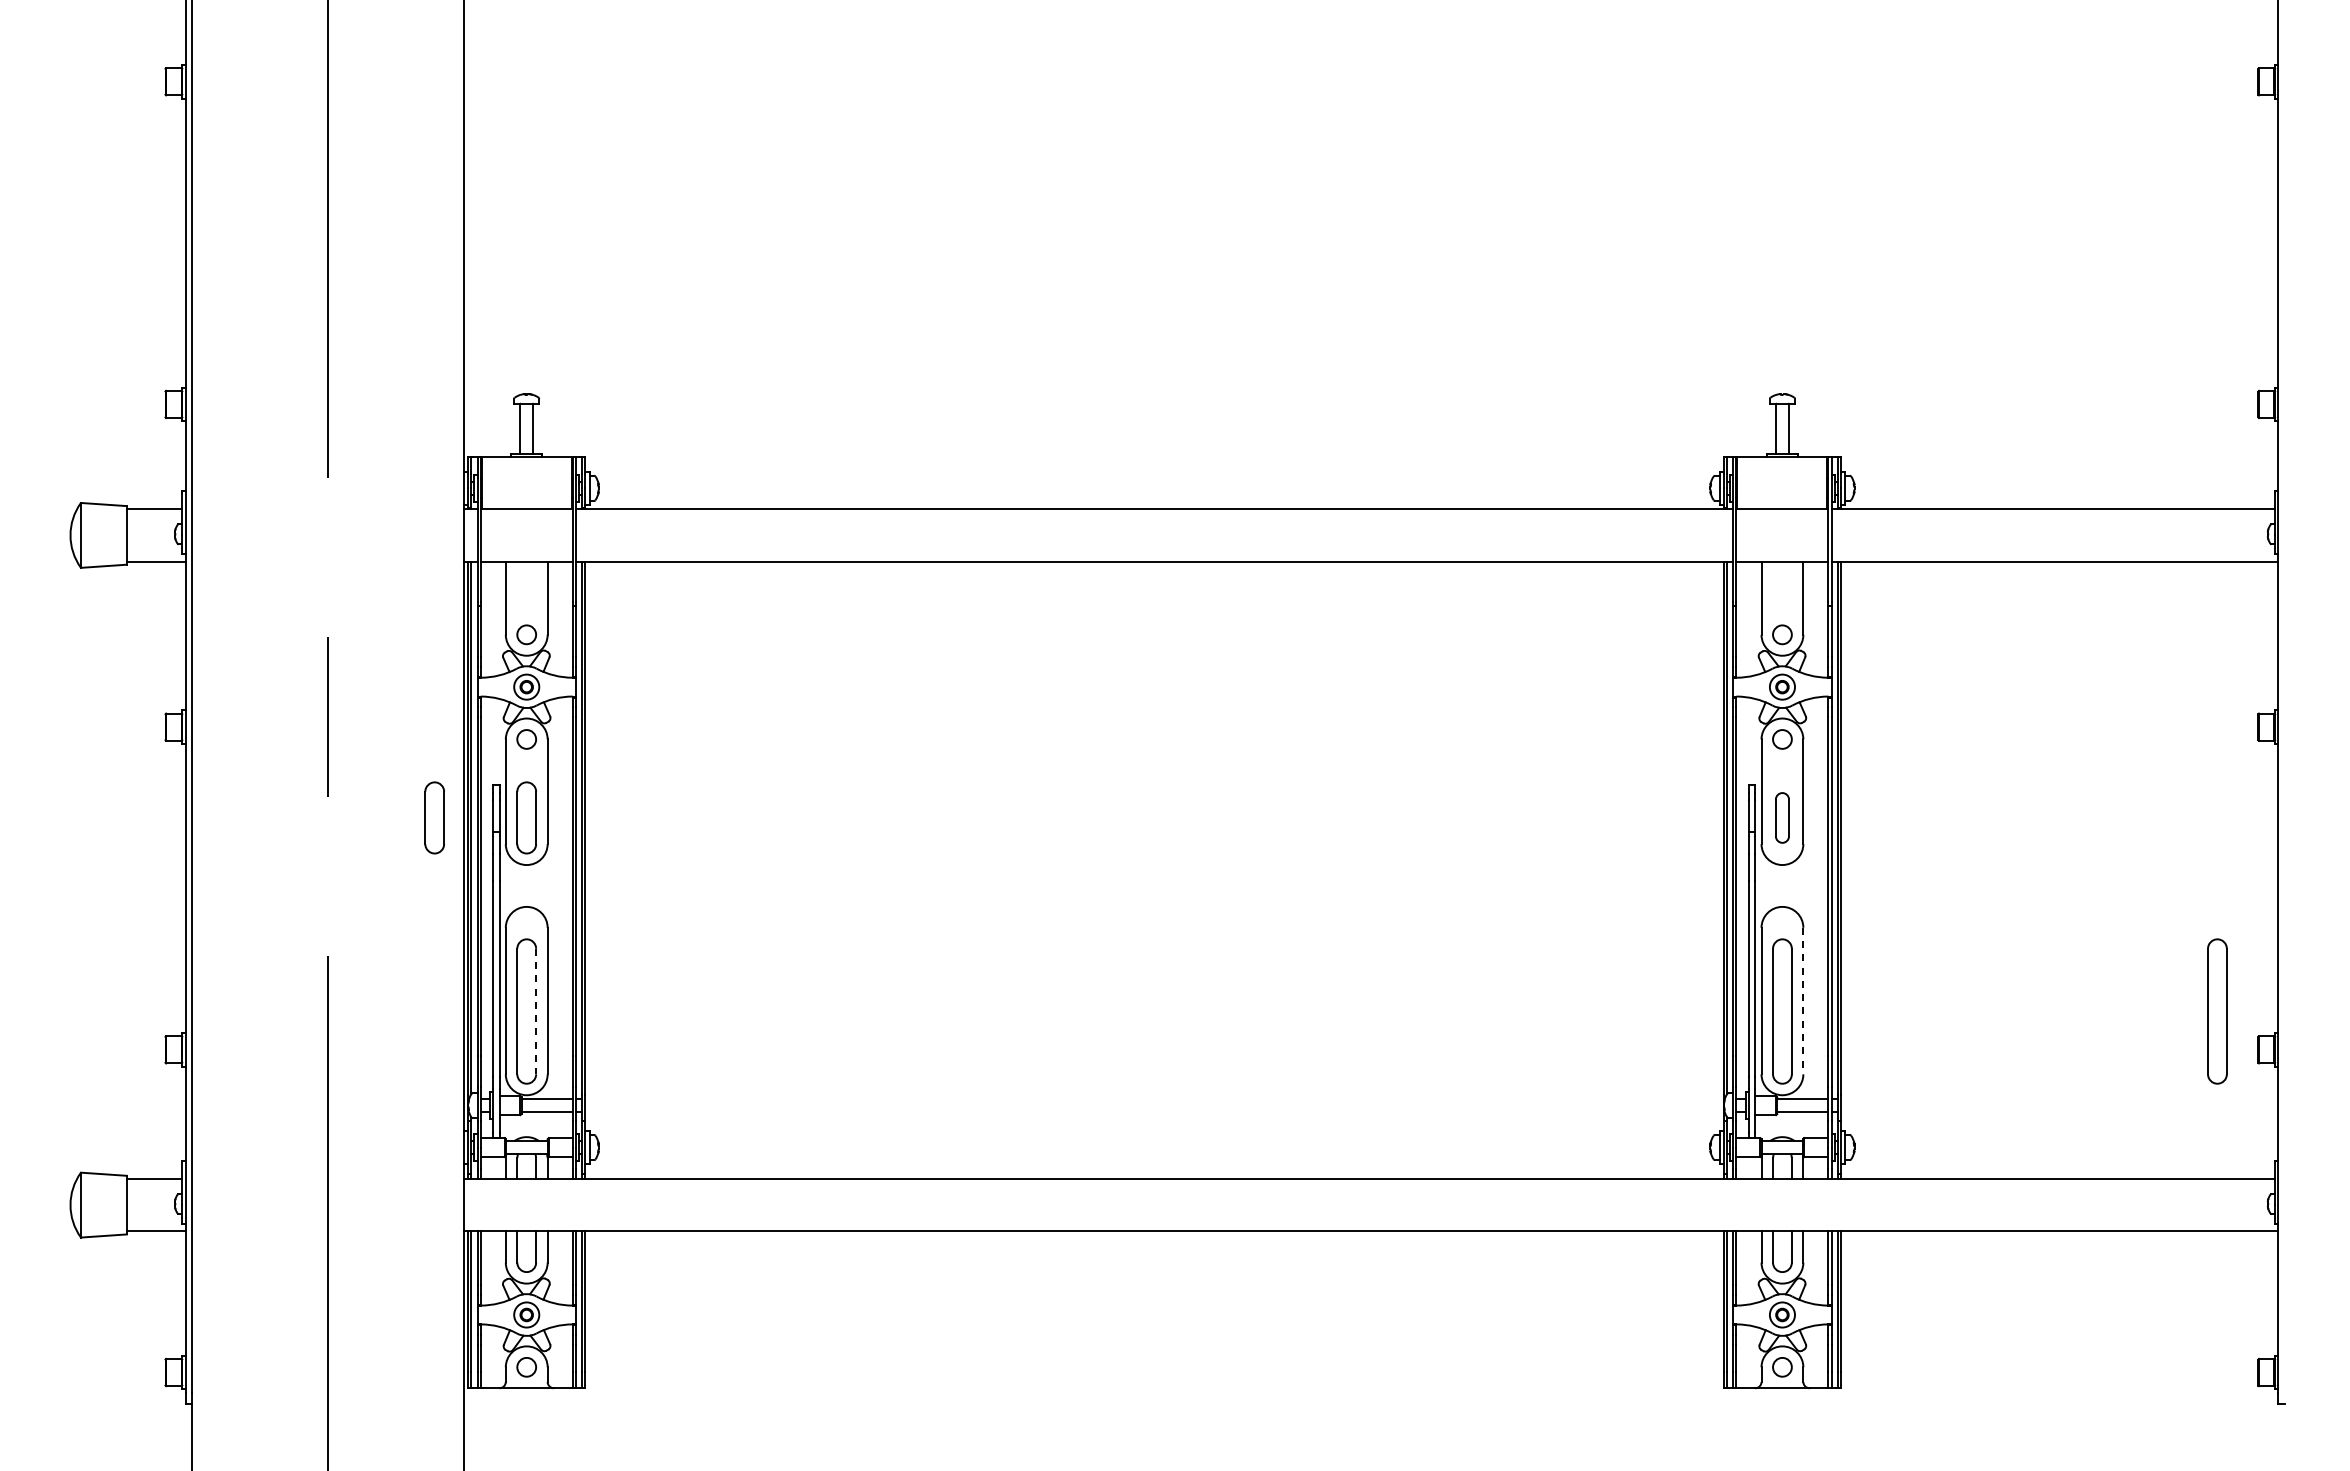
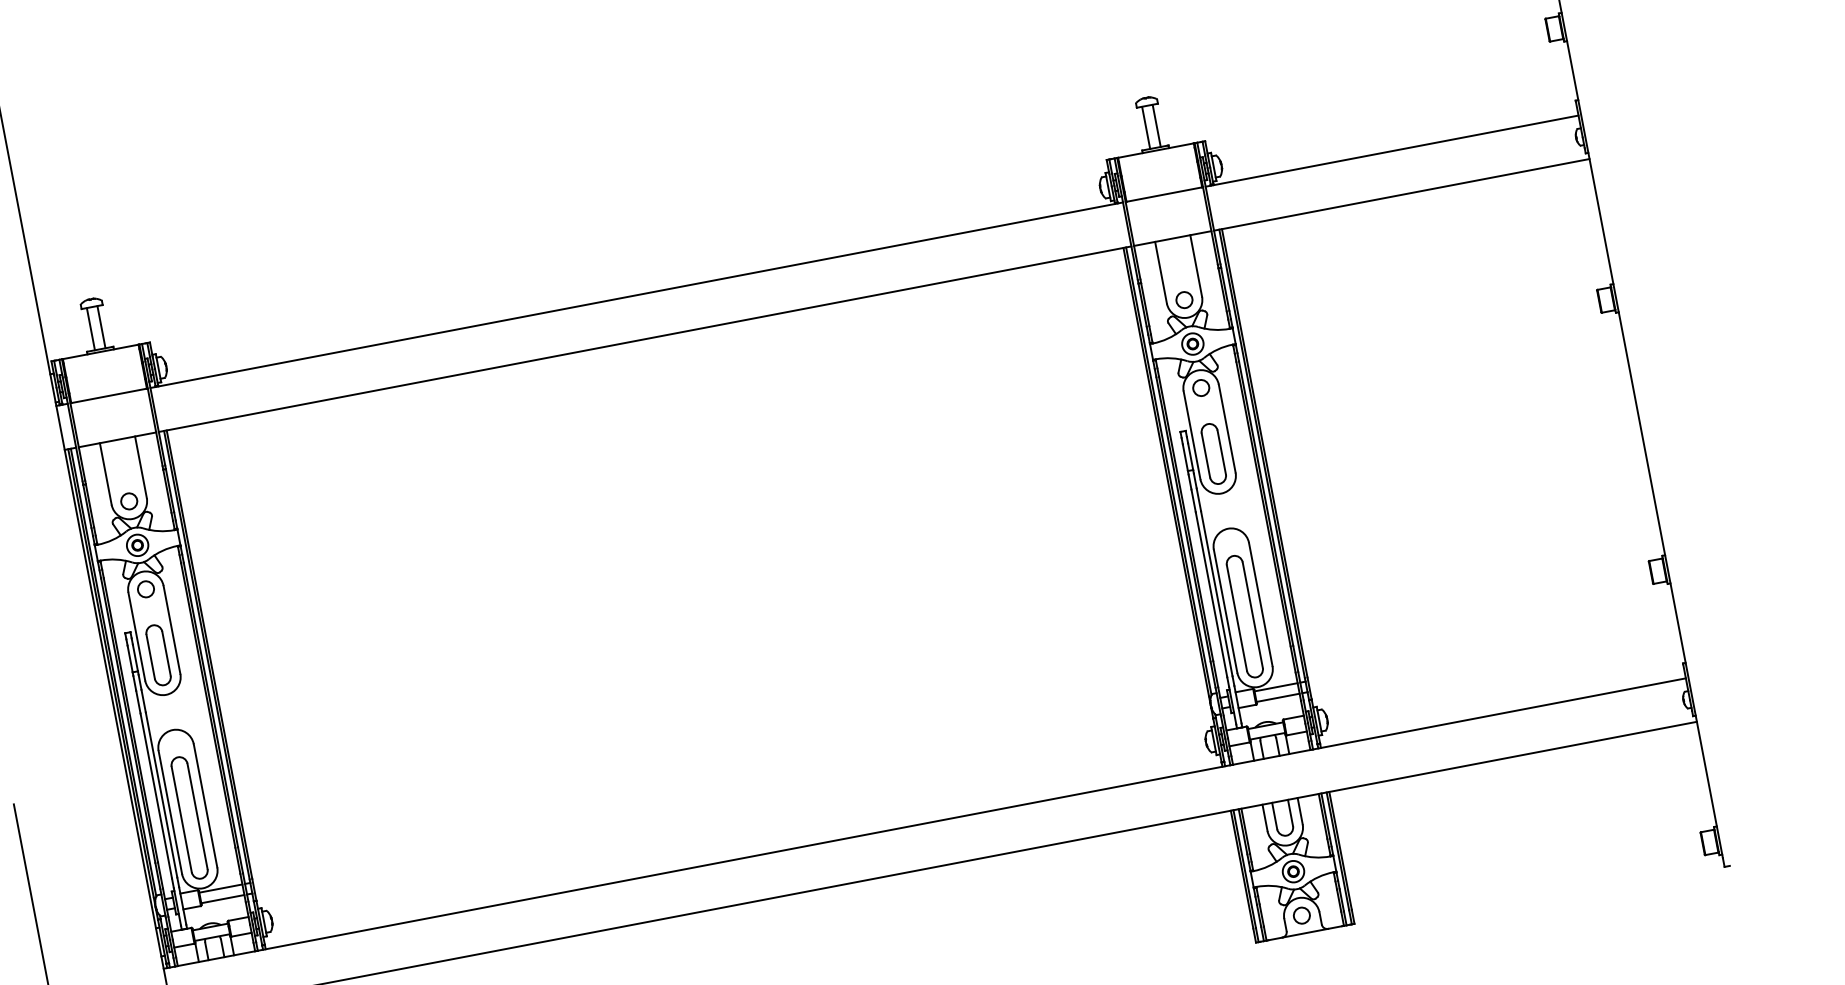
part: (434, 817) -> (81, 669), removed
part: (1782, 817) -> (1213, 453), size x1.43
line: (1803, 1001) -> (1260, 604), dashed -> solid
line: (536, 1011) -> (197, 816), dashed -> solid
part: (2217, 1011) -> (1610, 546), removed

